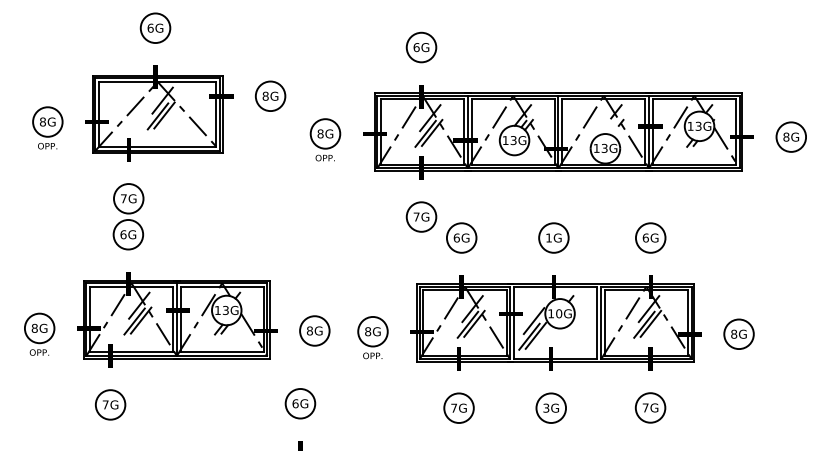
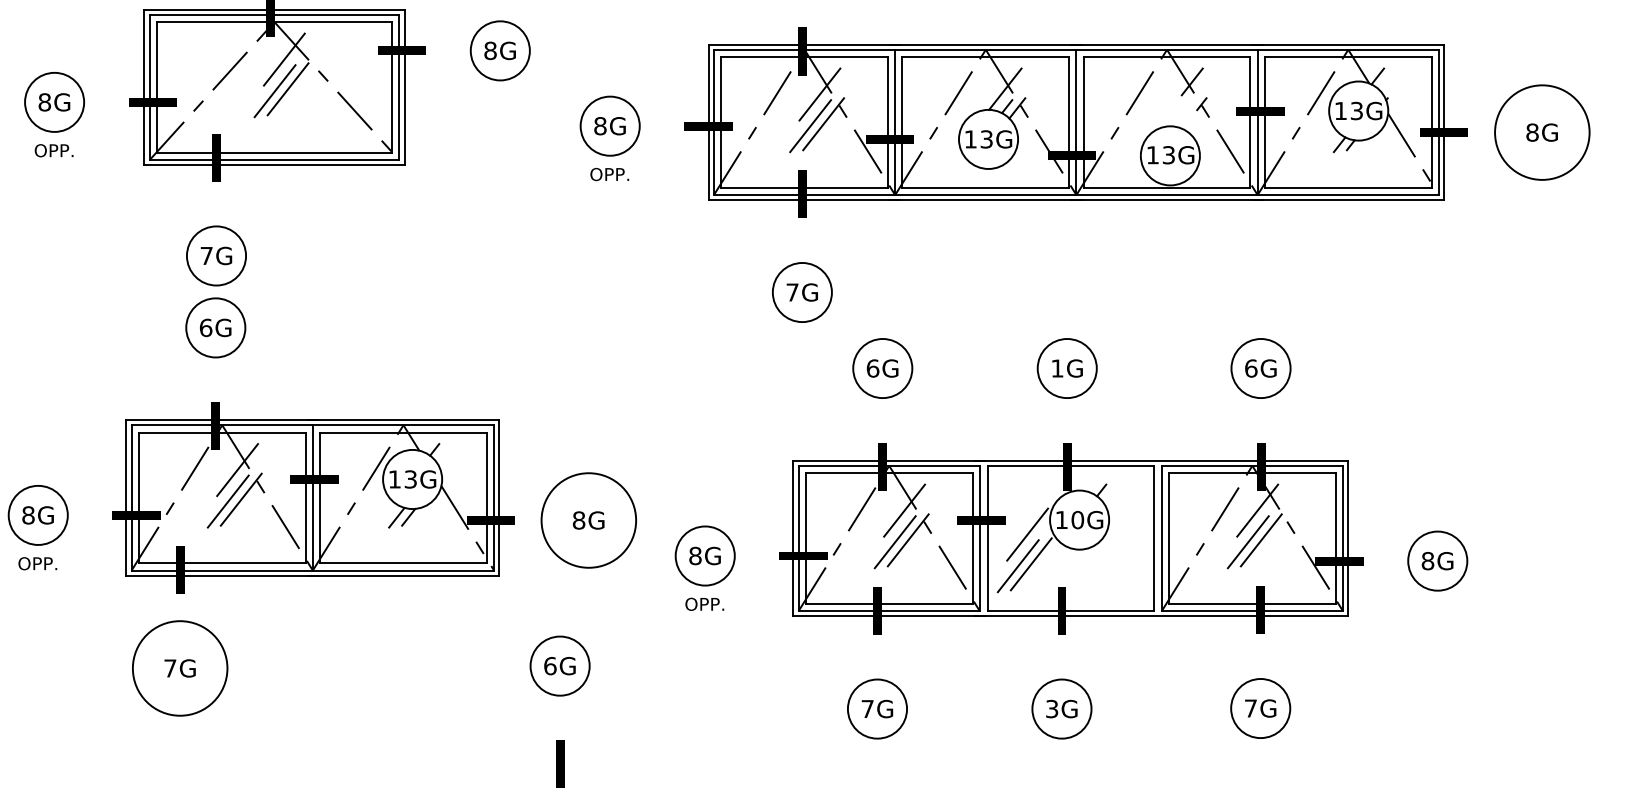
circle: (791, 136) -> (1542, 131), size x1.6
part: (555, 322) -> (1070, 537), moved
circle: (314, 330) -> (588, 519), size x1.6
circle: (110, 404) -> (179, 667), size x1.6

